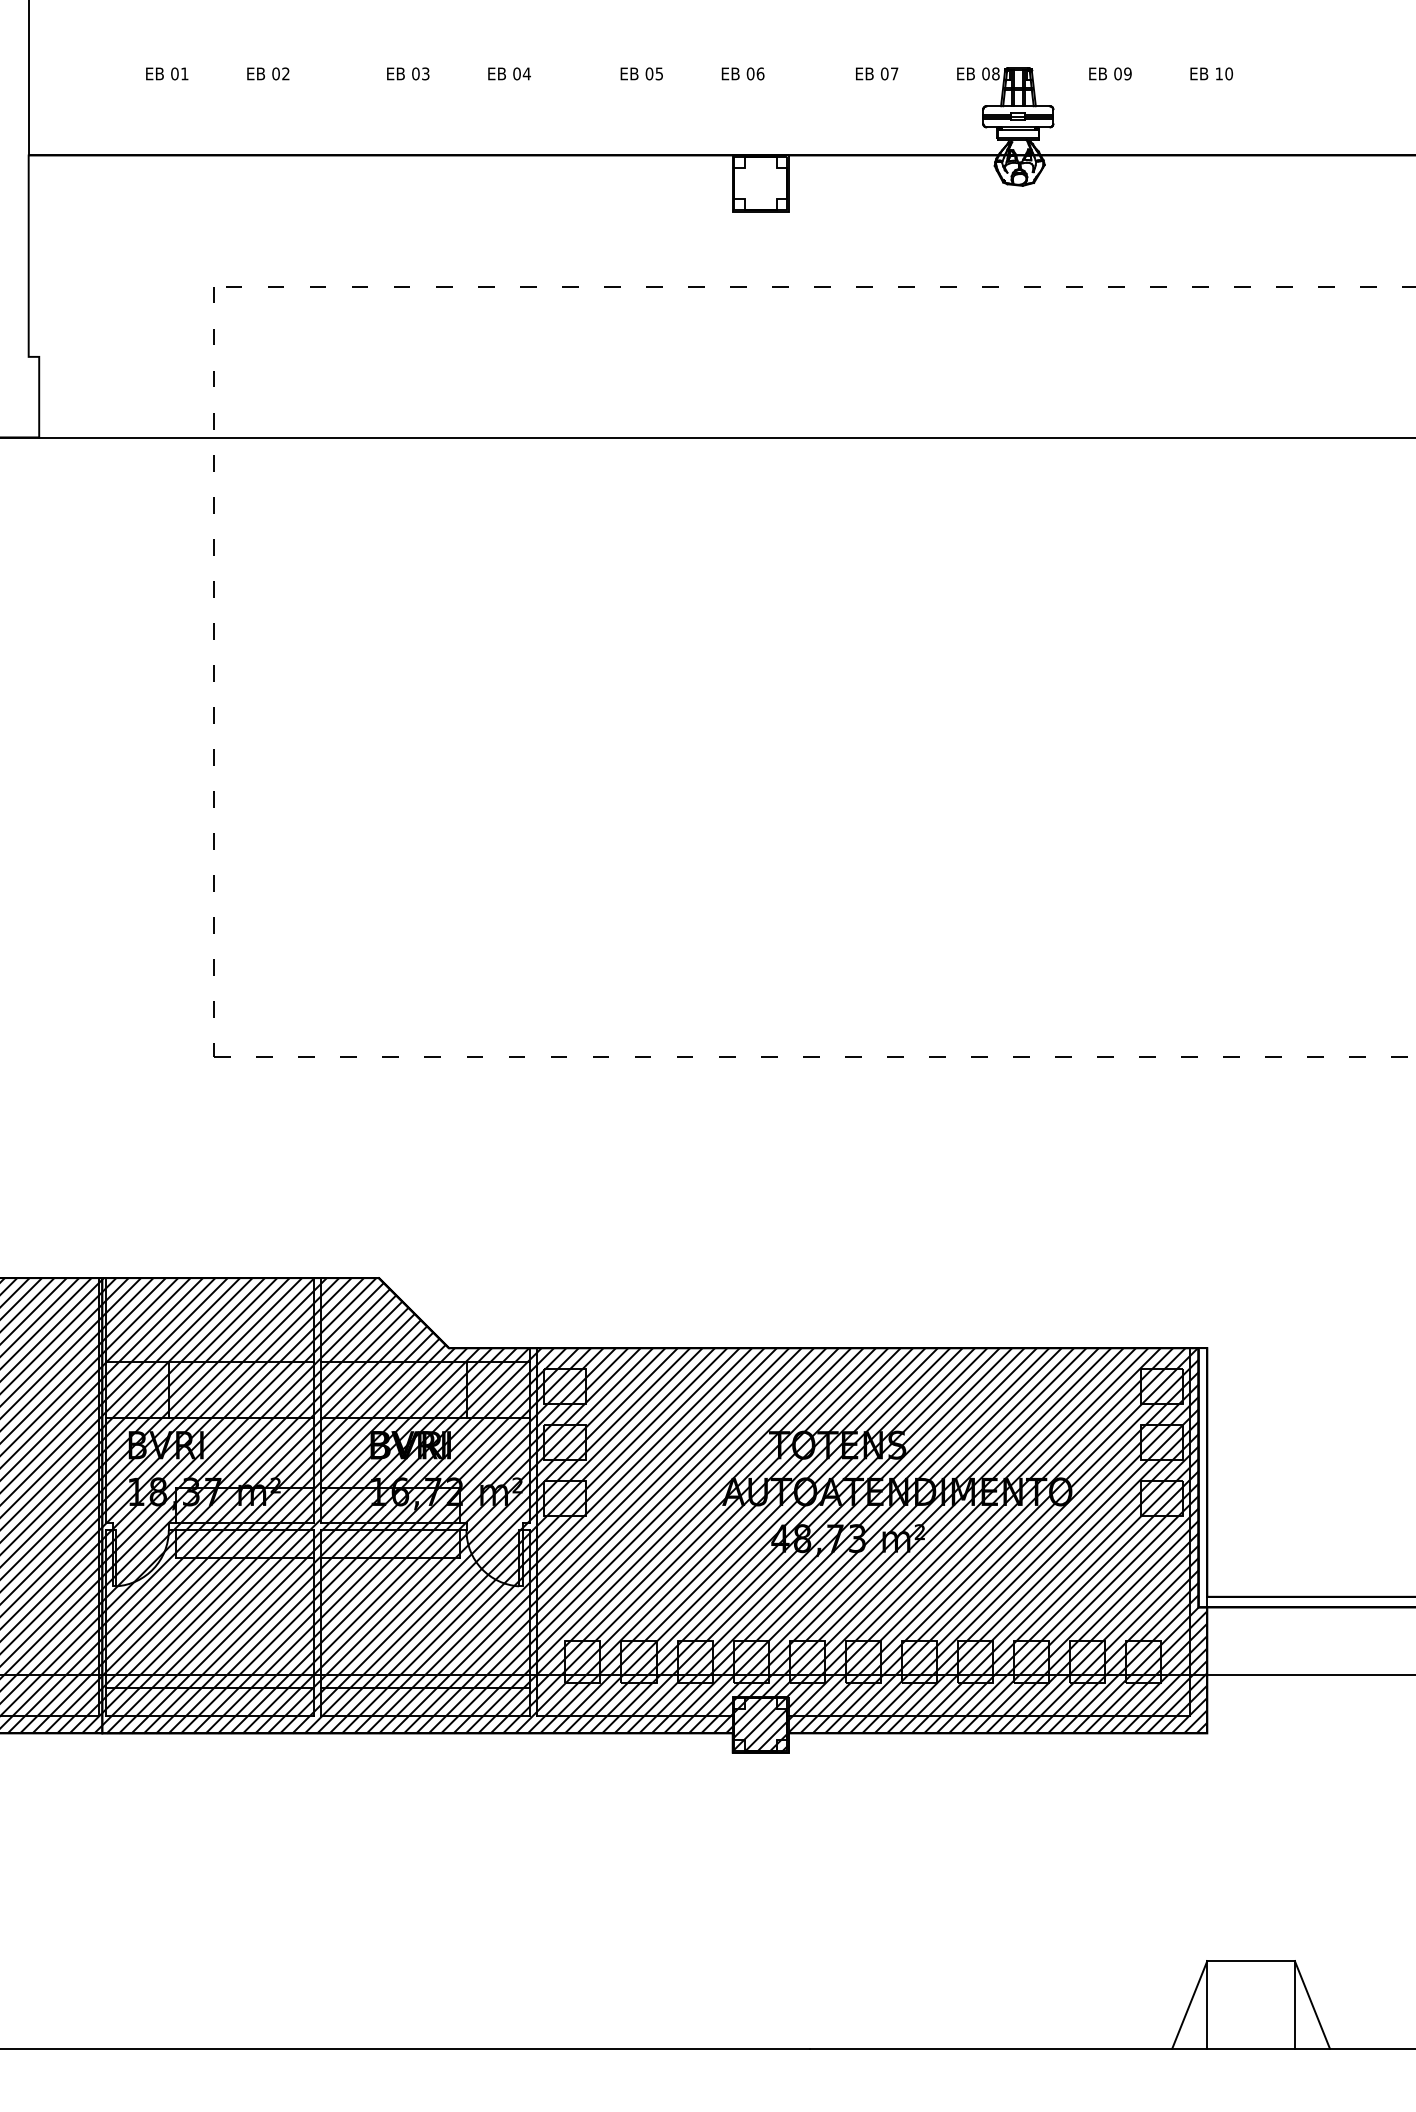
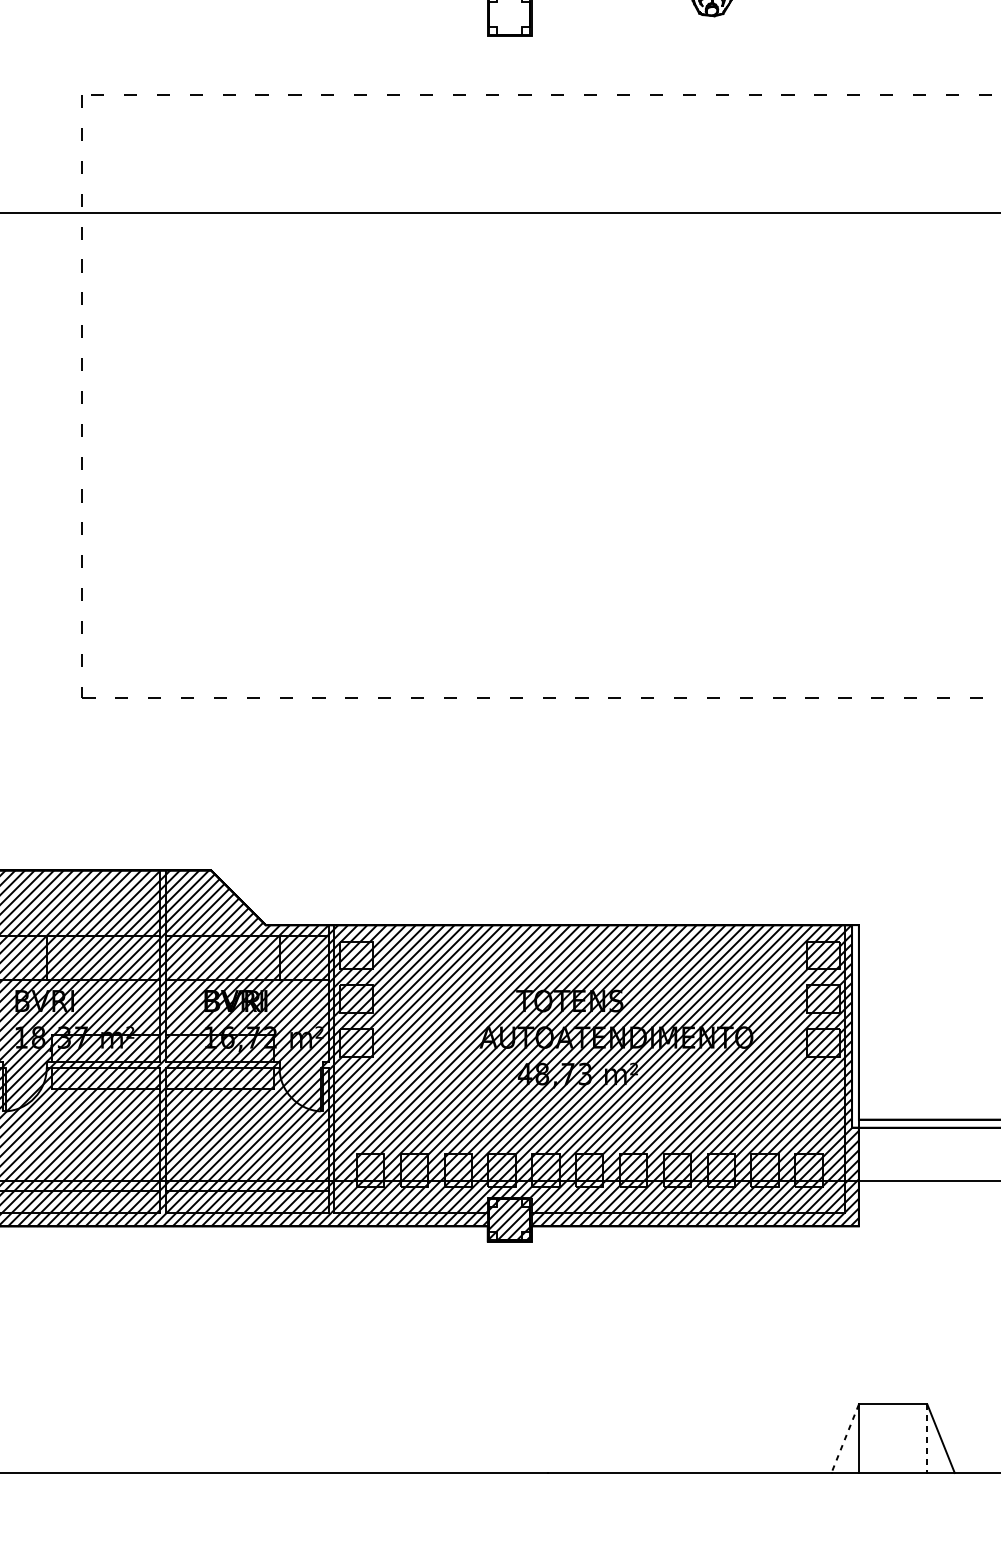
line: (1294, 2004) -> (927, 1438), solid -> dashed
line: (1189, 2005) -> (844, 1439), solid -> dashed

